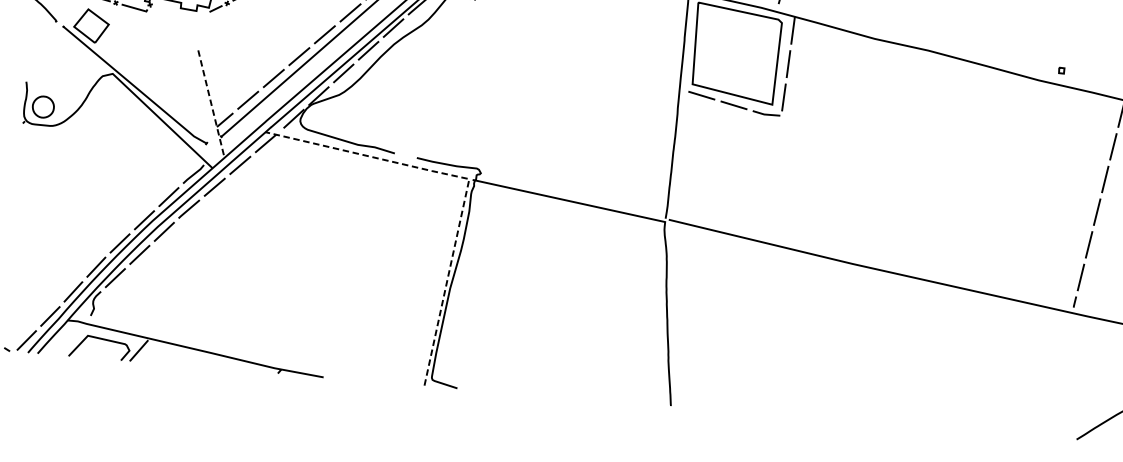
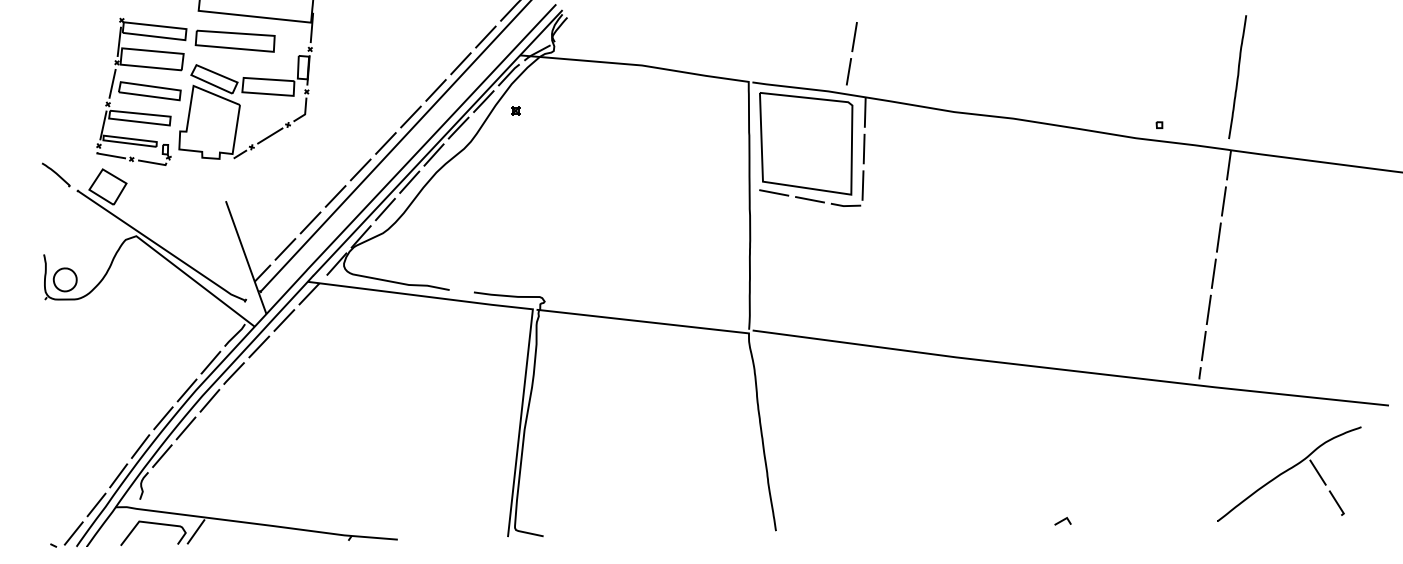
line: (211, 104) -> (246, 258), dashed -> solid
line: (468, 179) -> (532, 309), dashed -> solid
part: (934, 424) -> (1062, 521), added

